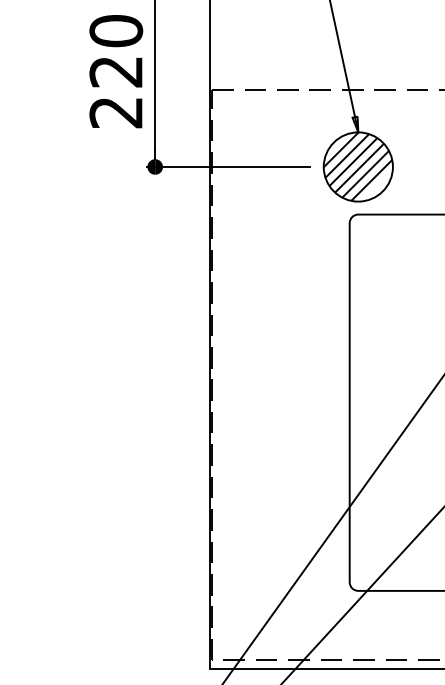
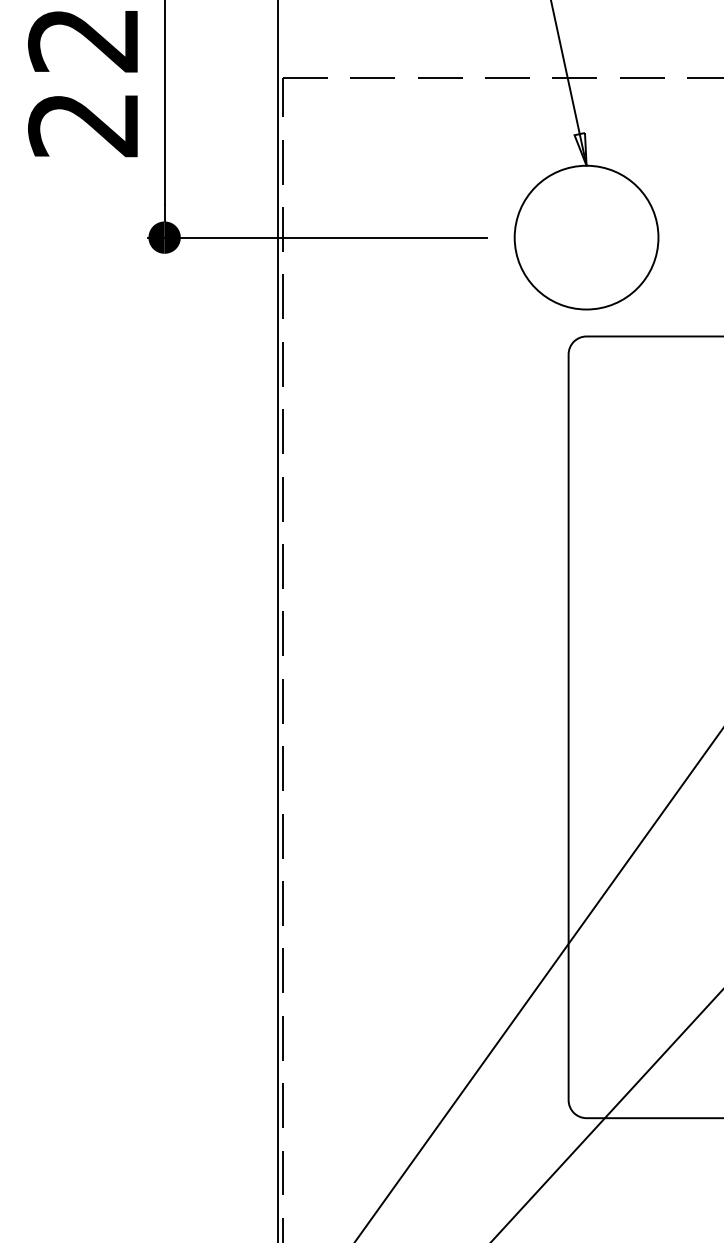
hatch: (357, 166) -> (584, 236), removed

